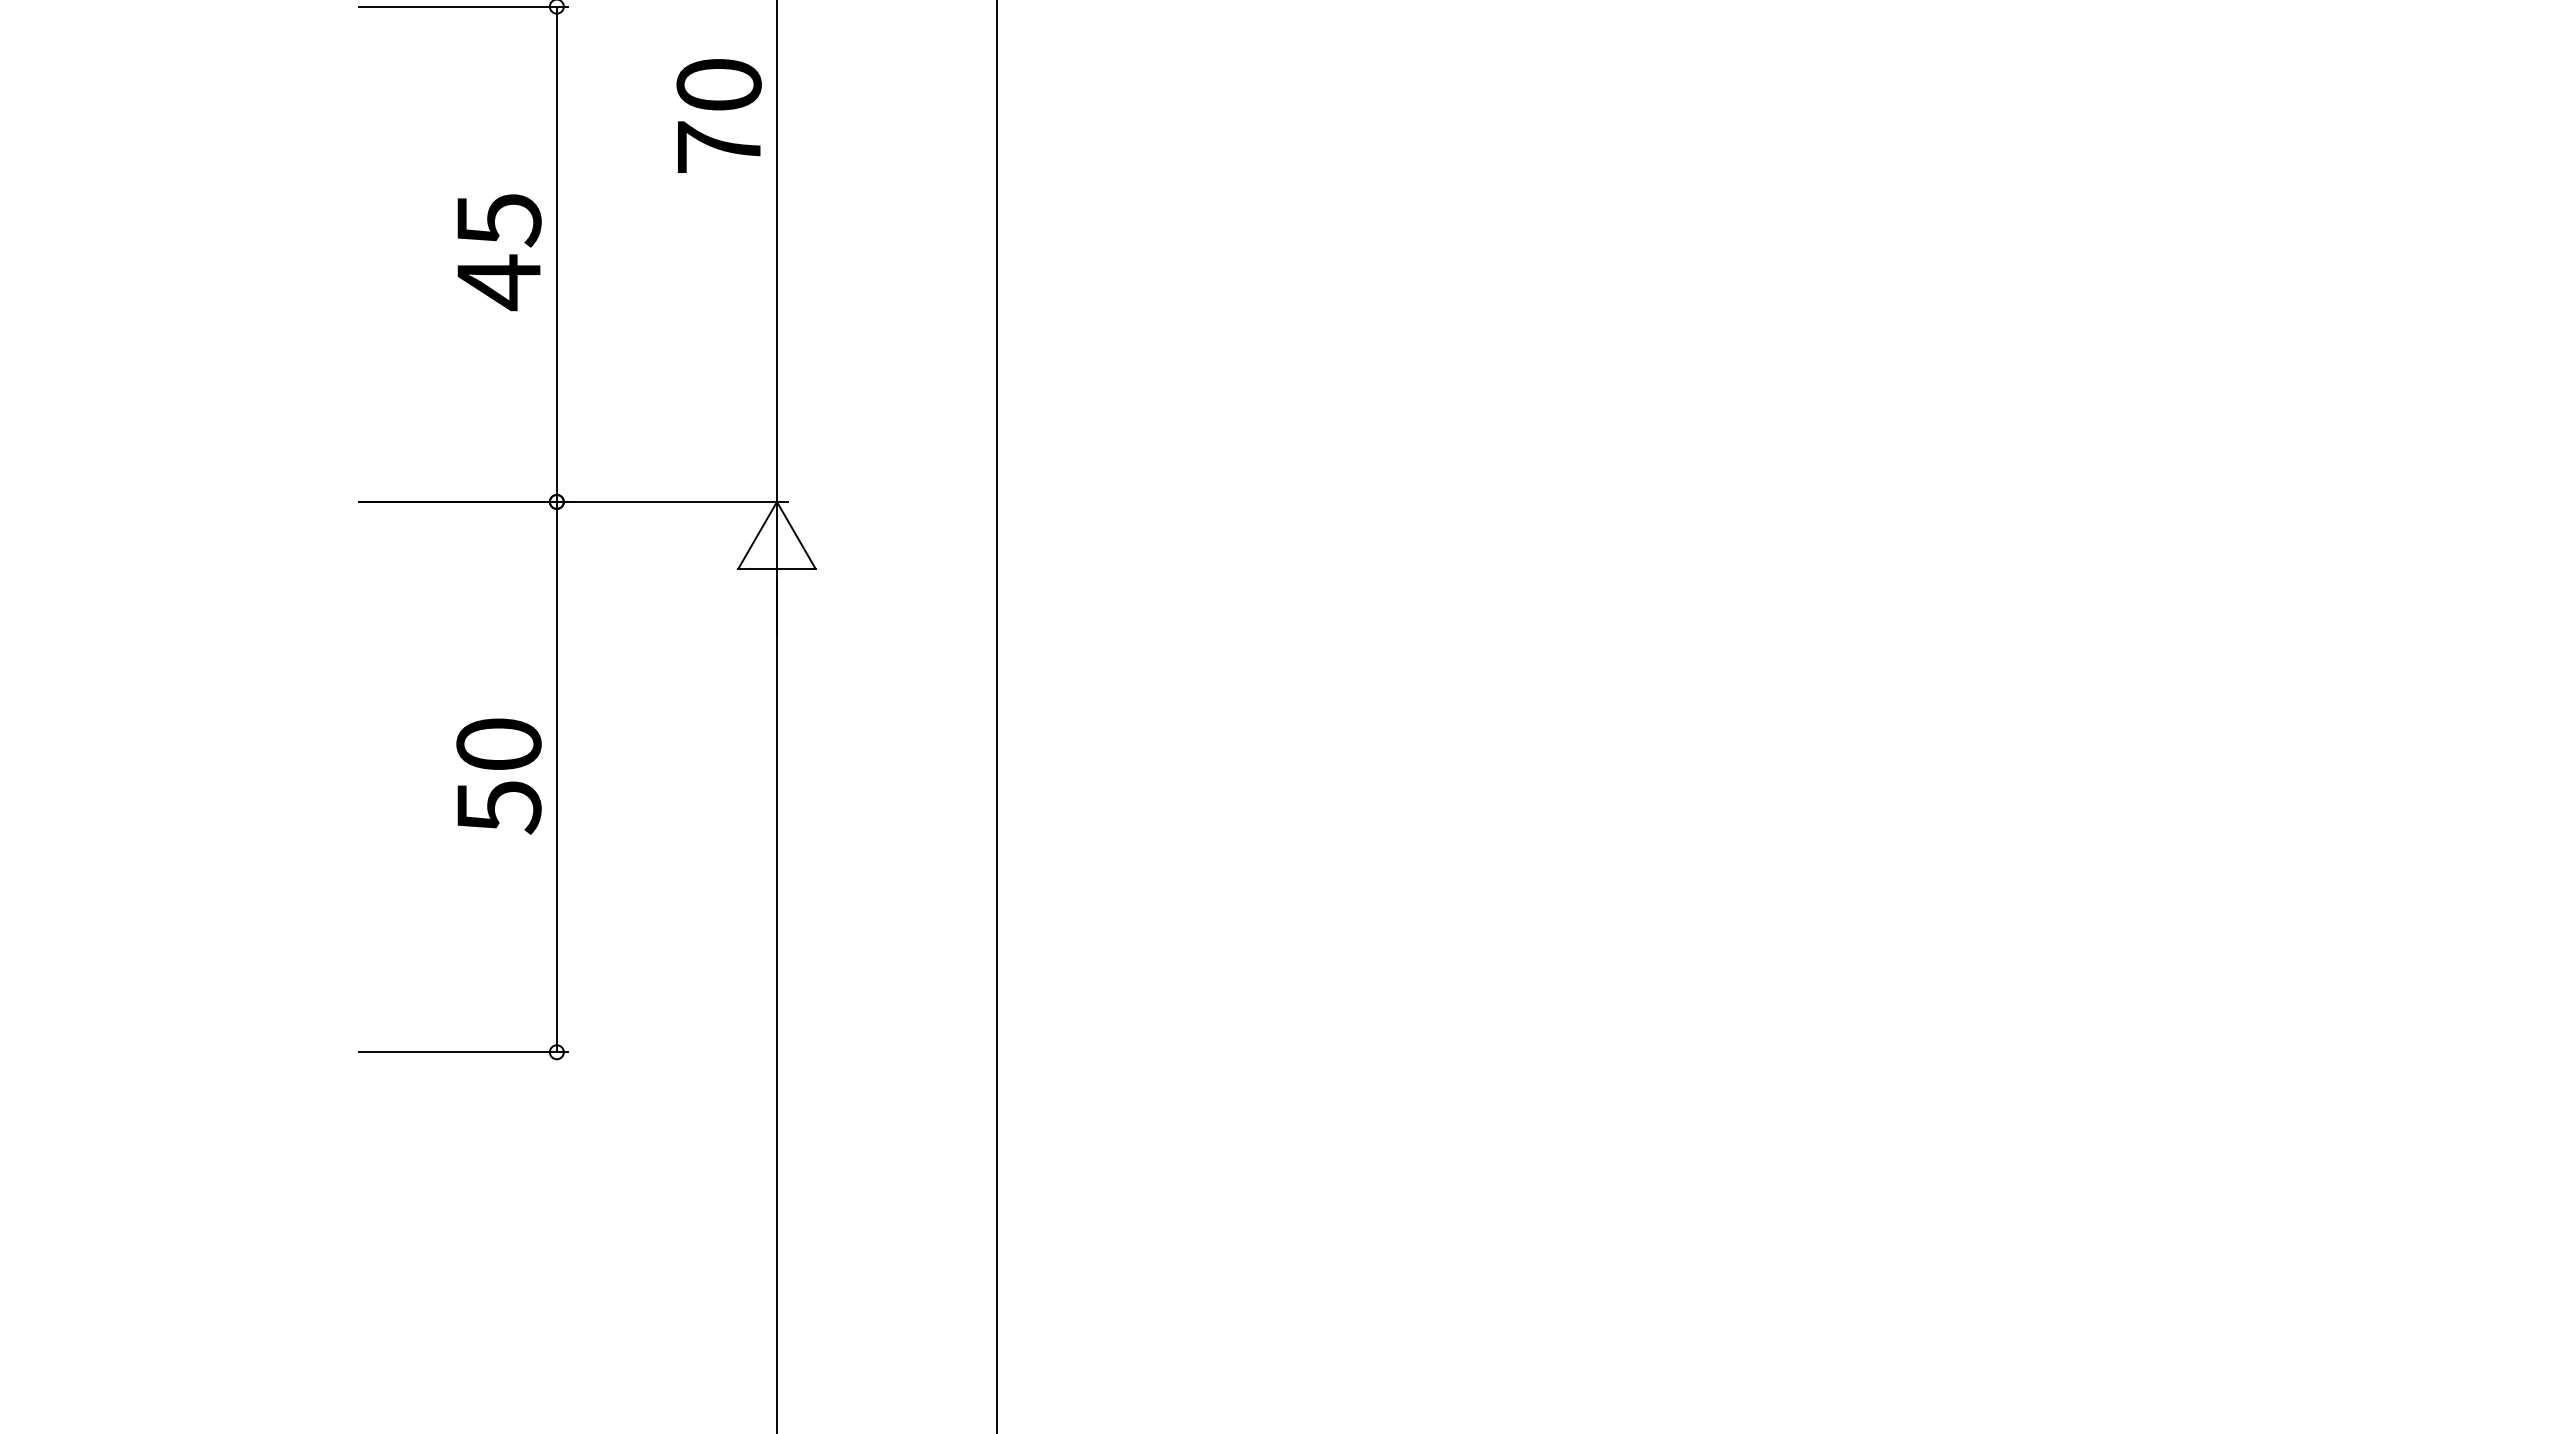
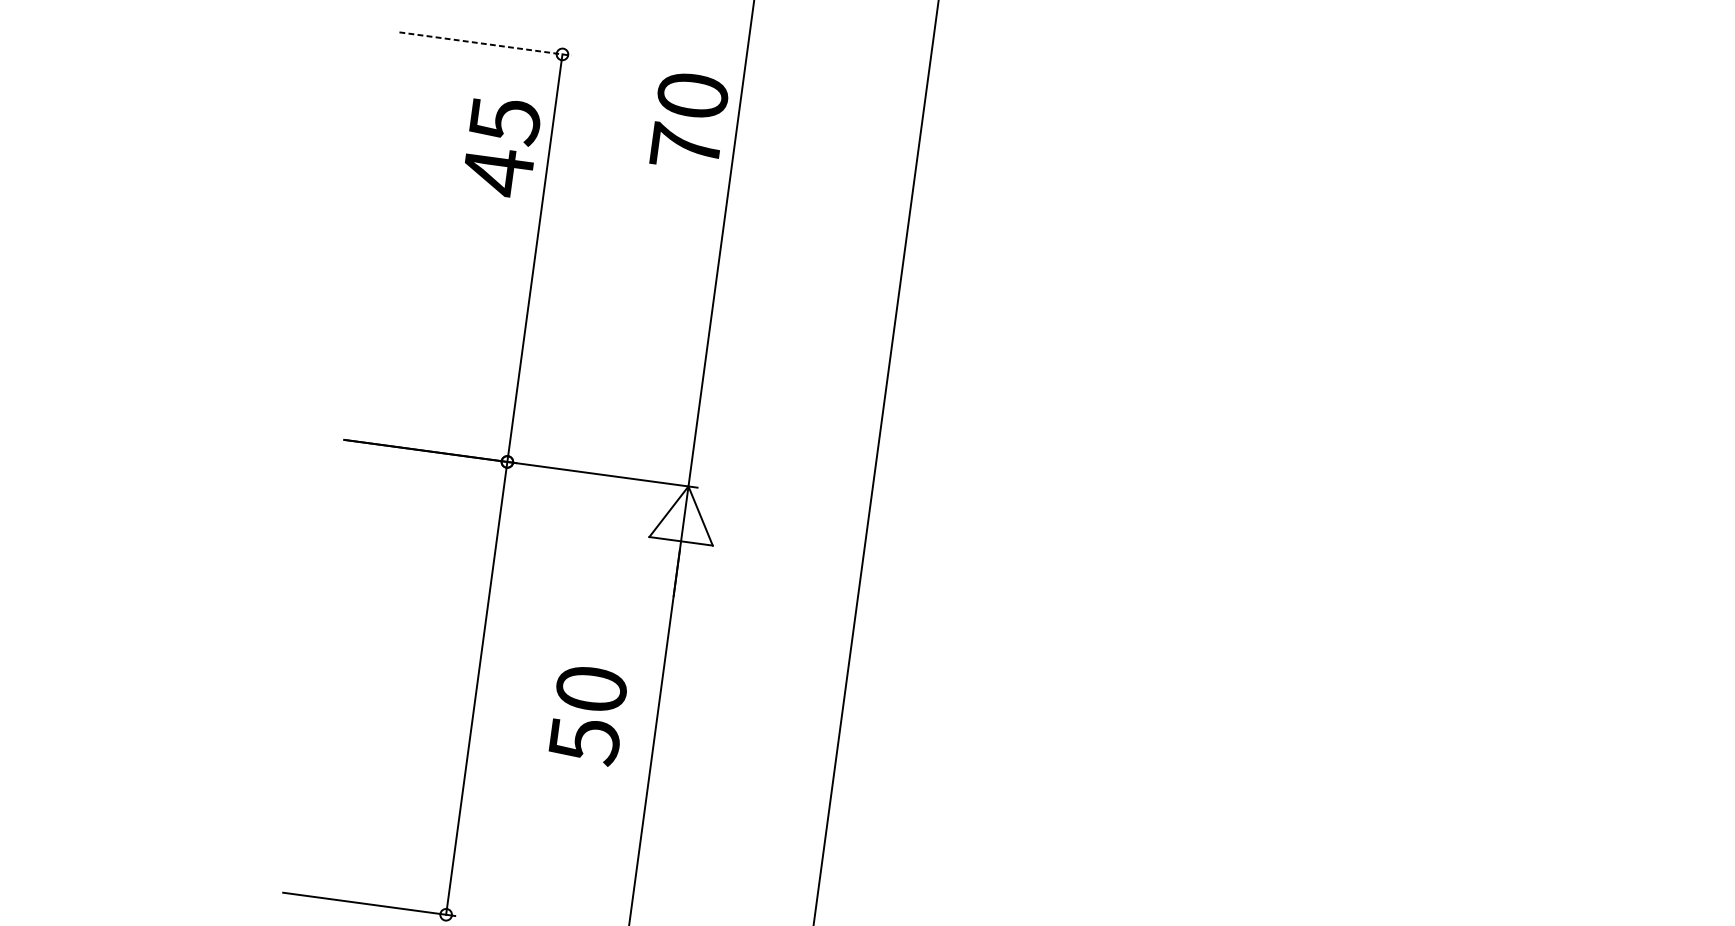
line: (463, 6) -> (485, 43), solid -> dashed
text: (718, 115) -> (688, 120), moved
text: (499, 252) -> (501, 147), moved
text: (498, 776) -> (587, 715), moved

